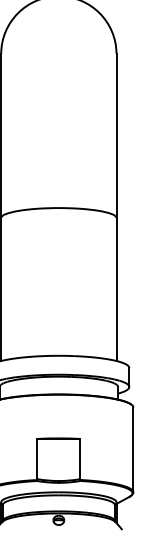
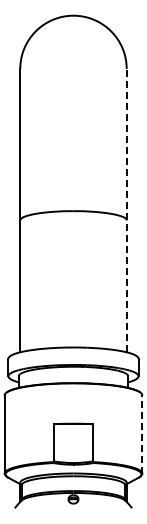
line: (116, 207) -> (126, 210), solid -> dashed
line: (133, 448) -> (142, 433), solid -> dashed

